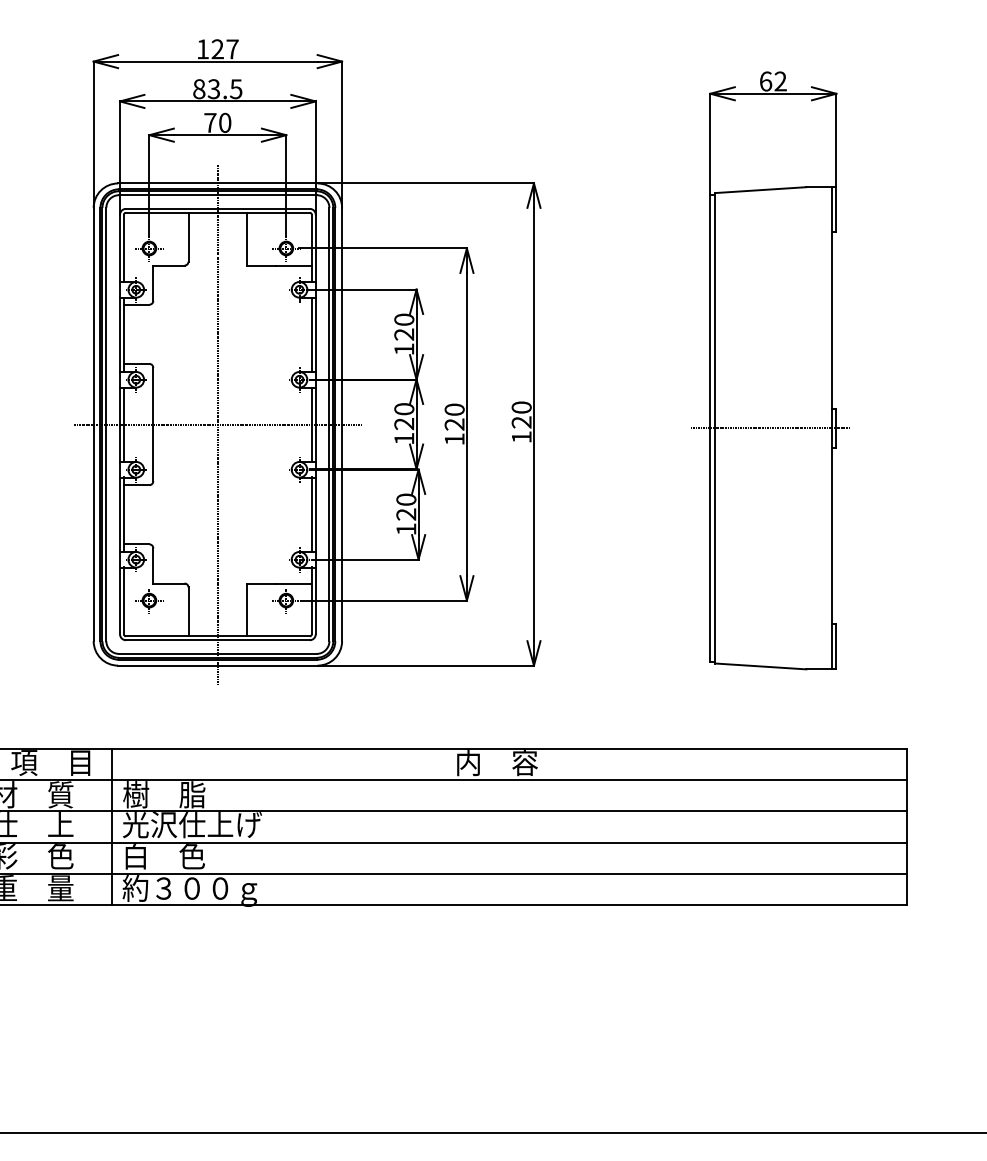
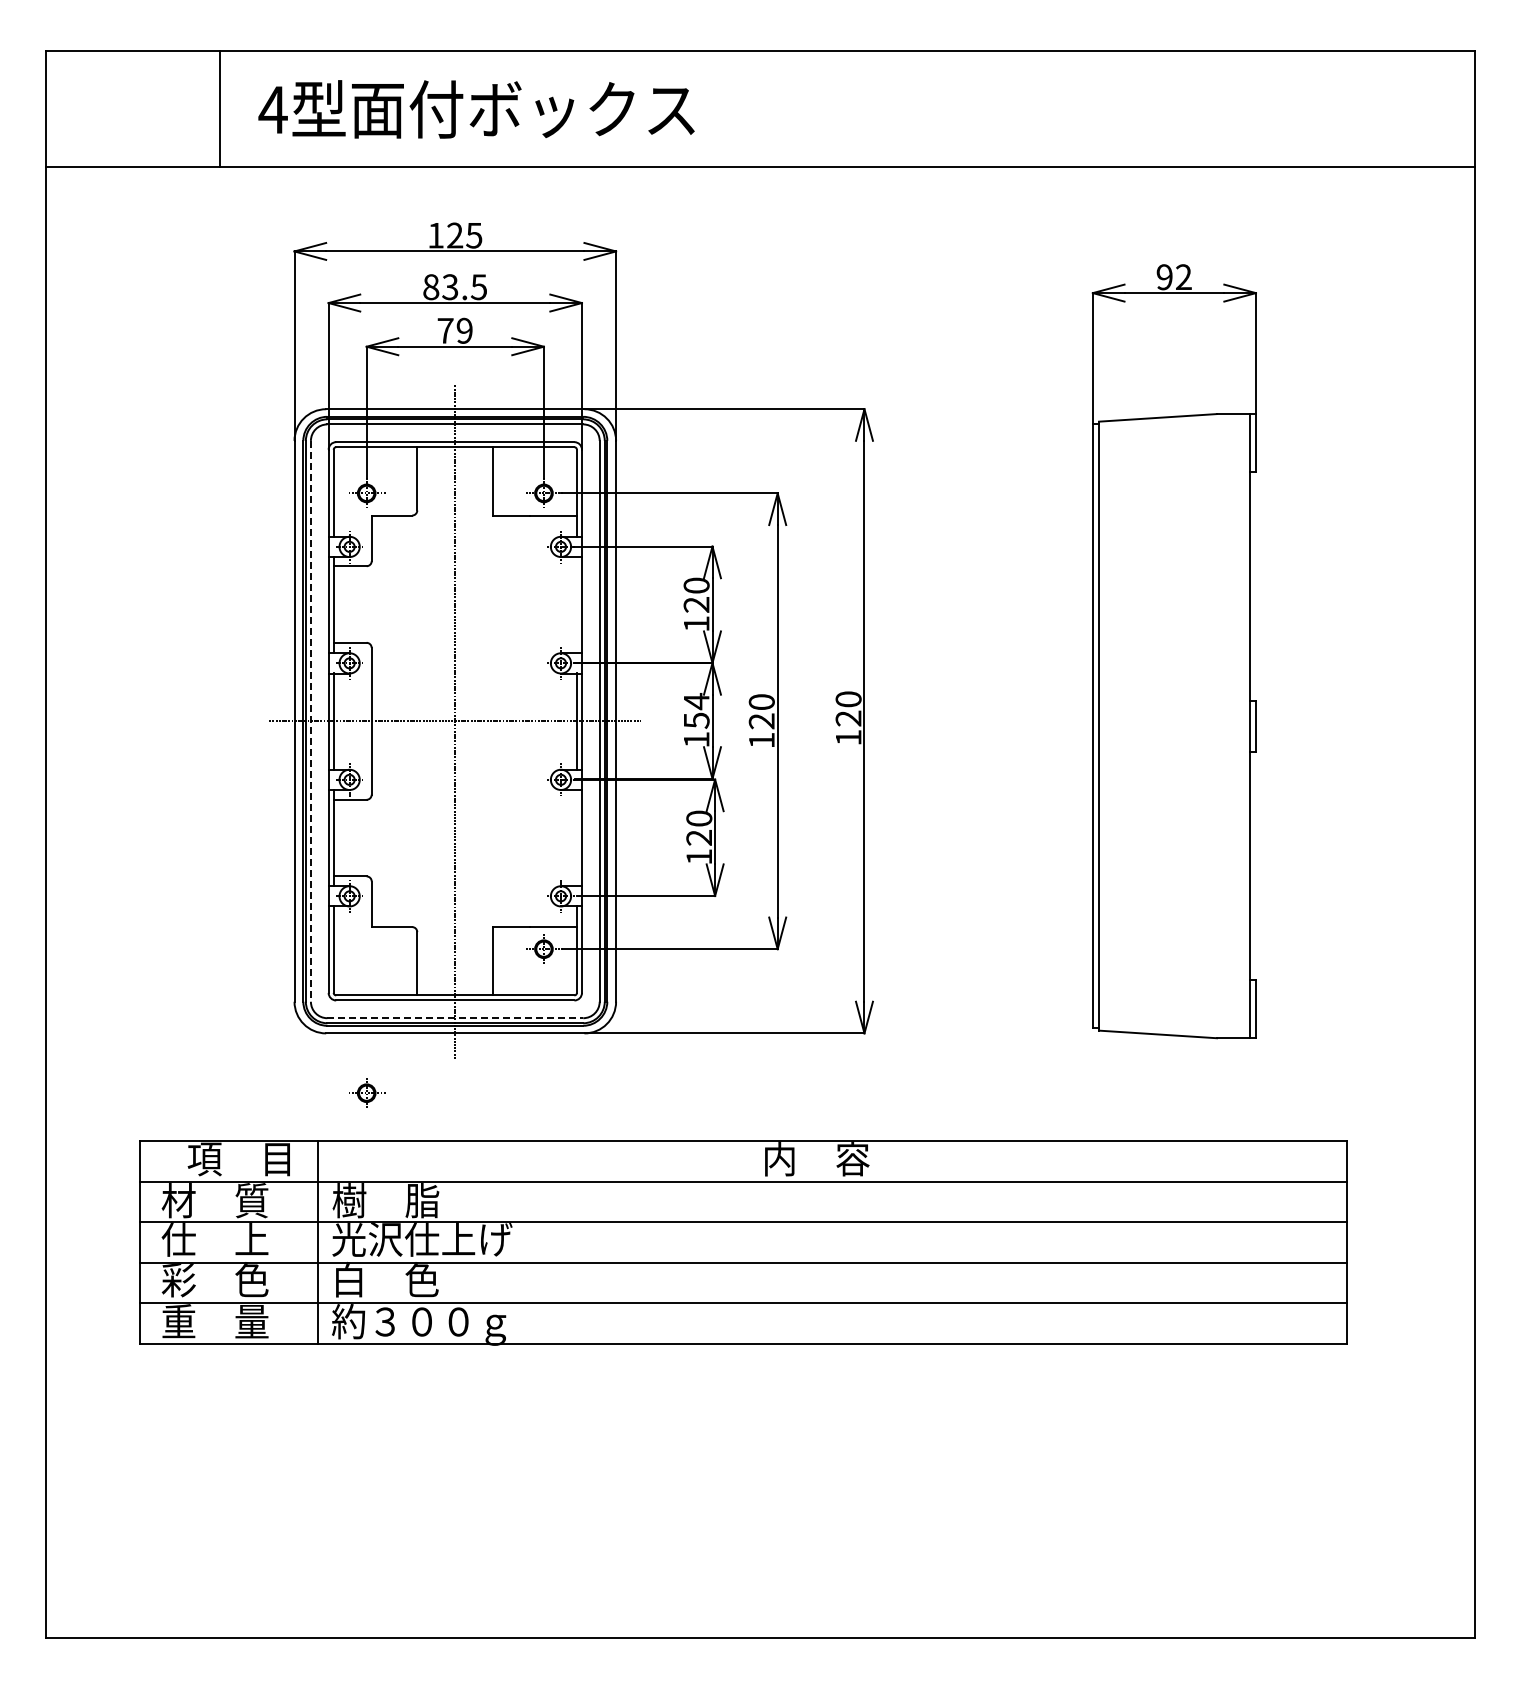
text: (232, 49) -> (474, 235), 127 -> 125
text: (765, 81) -> (1164, 277), 62 -> 92
text: (224, 122) -> (464, 330), 70 -> 79
line: (311, 334) -> (576, 604), removed
text: (404, 416) -> (696, 710), 120 -> 154
line: (106, 424) -> (310, 721), solid -> dashed
line: (771, 428) -> (1171, 726), removed
line: (311, 514) -> (576, 837), removed
part: (150, 600) -> (367, 1092), moved
line: (218, 654) -> (455, 1018), solid -> dashed

